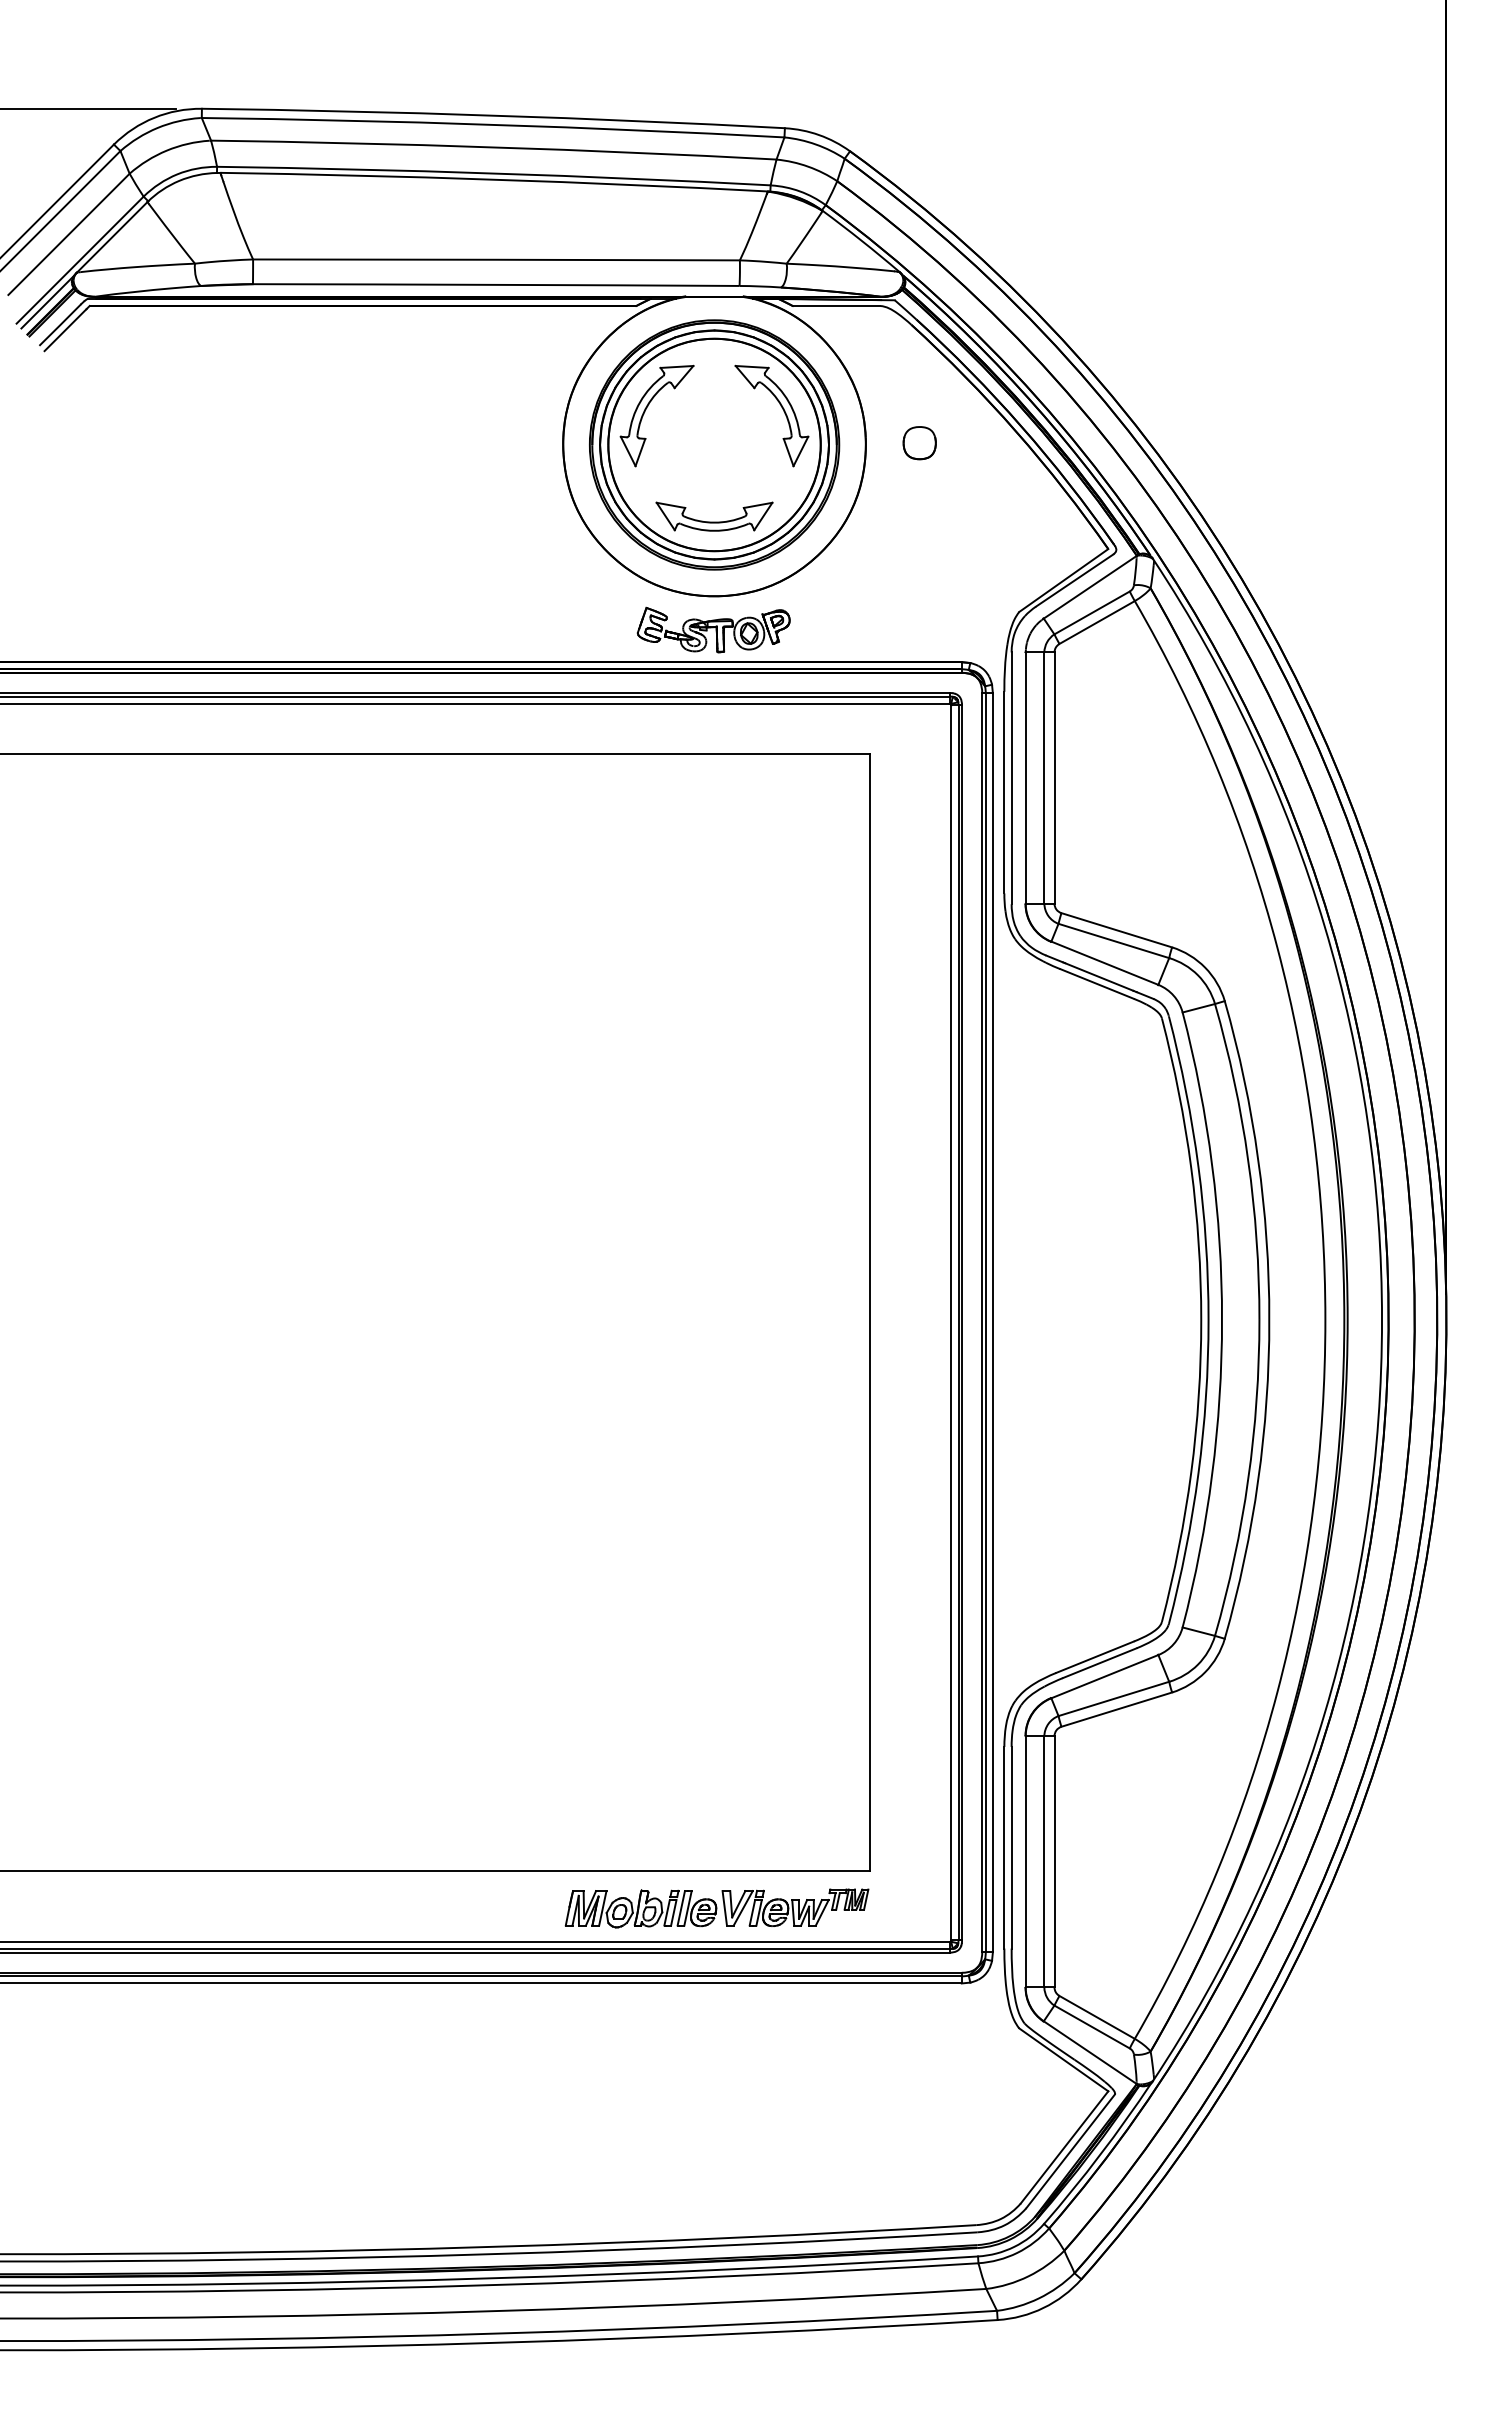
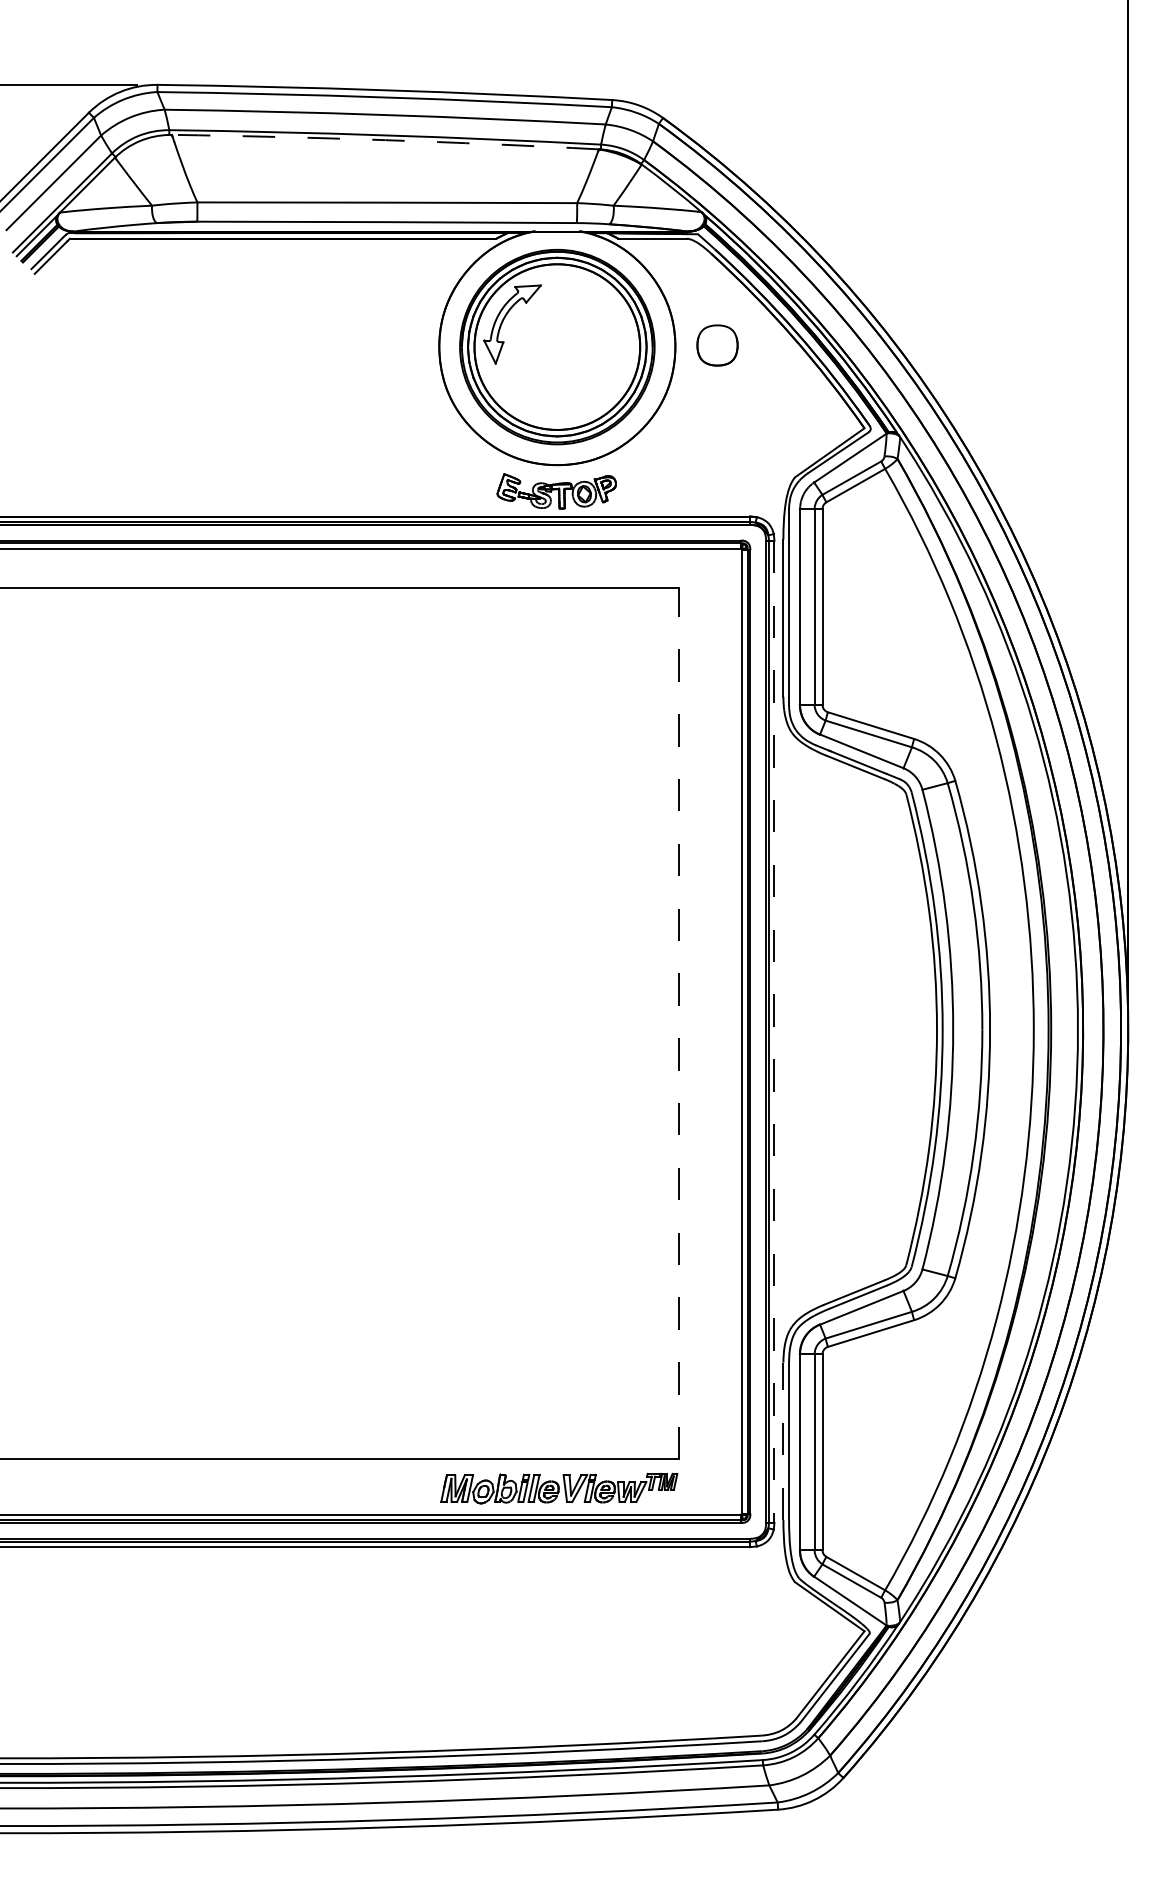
arc: (494, 179) -> (385, 140), solid -> dashed
part: (782, 409) -> (610, 319), removed
part: (919, 443) -> (717, 345), size x1.6
part: (714, 516) -> (557, 402), removed
line: (869, 1312) -> (678, 1023), solid -> dashed
line: (992, 1323) -> (774, 1032), solid -> dashed
line: (1004, 1847) -> (783, 1441), solid -> dashed

